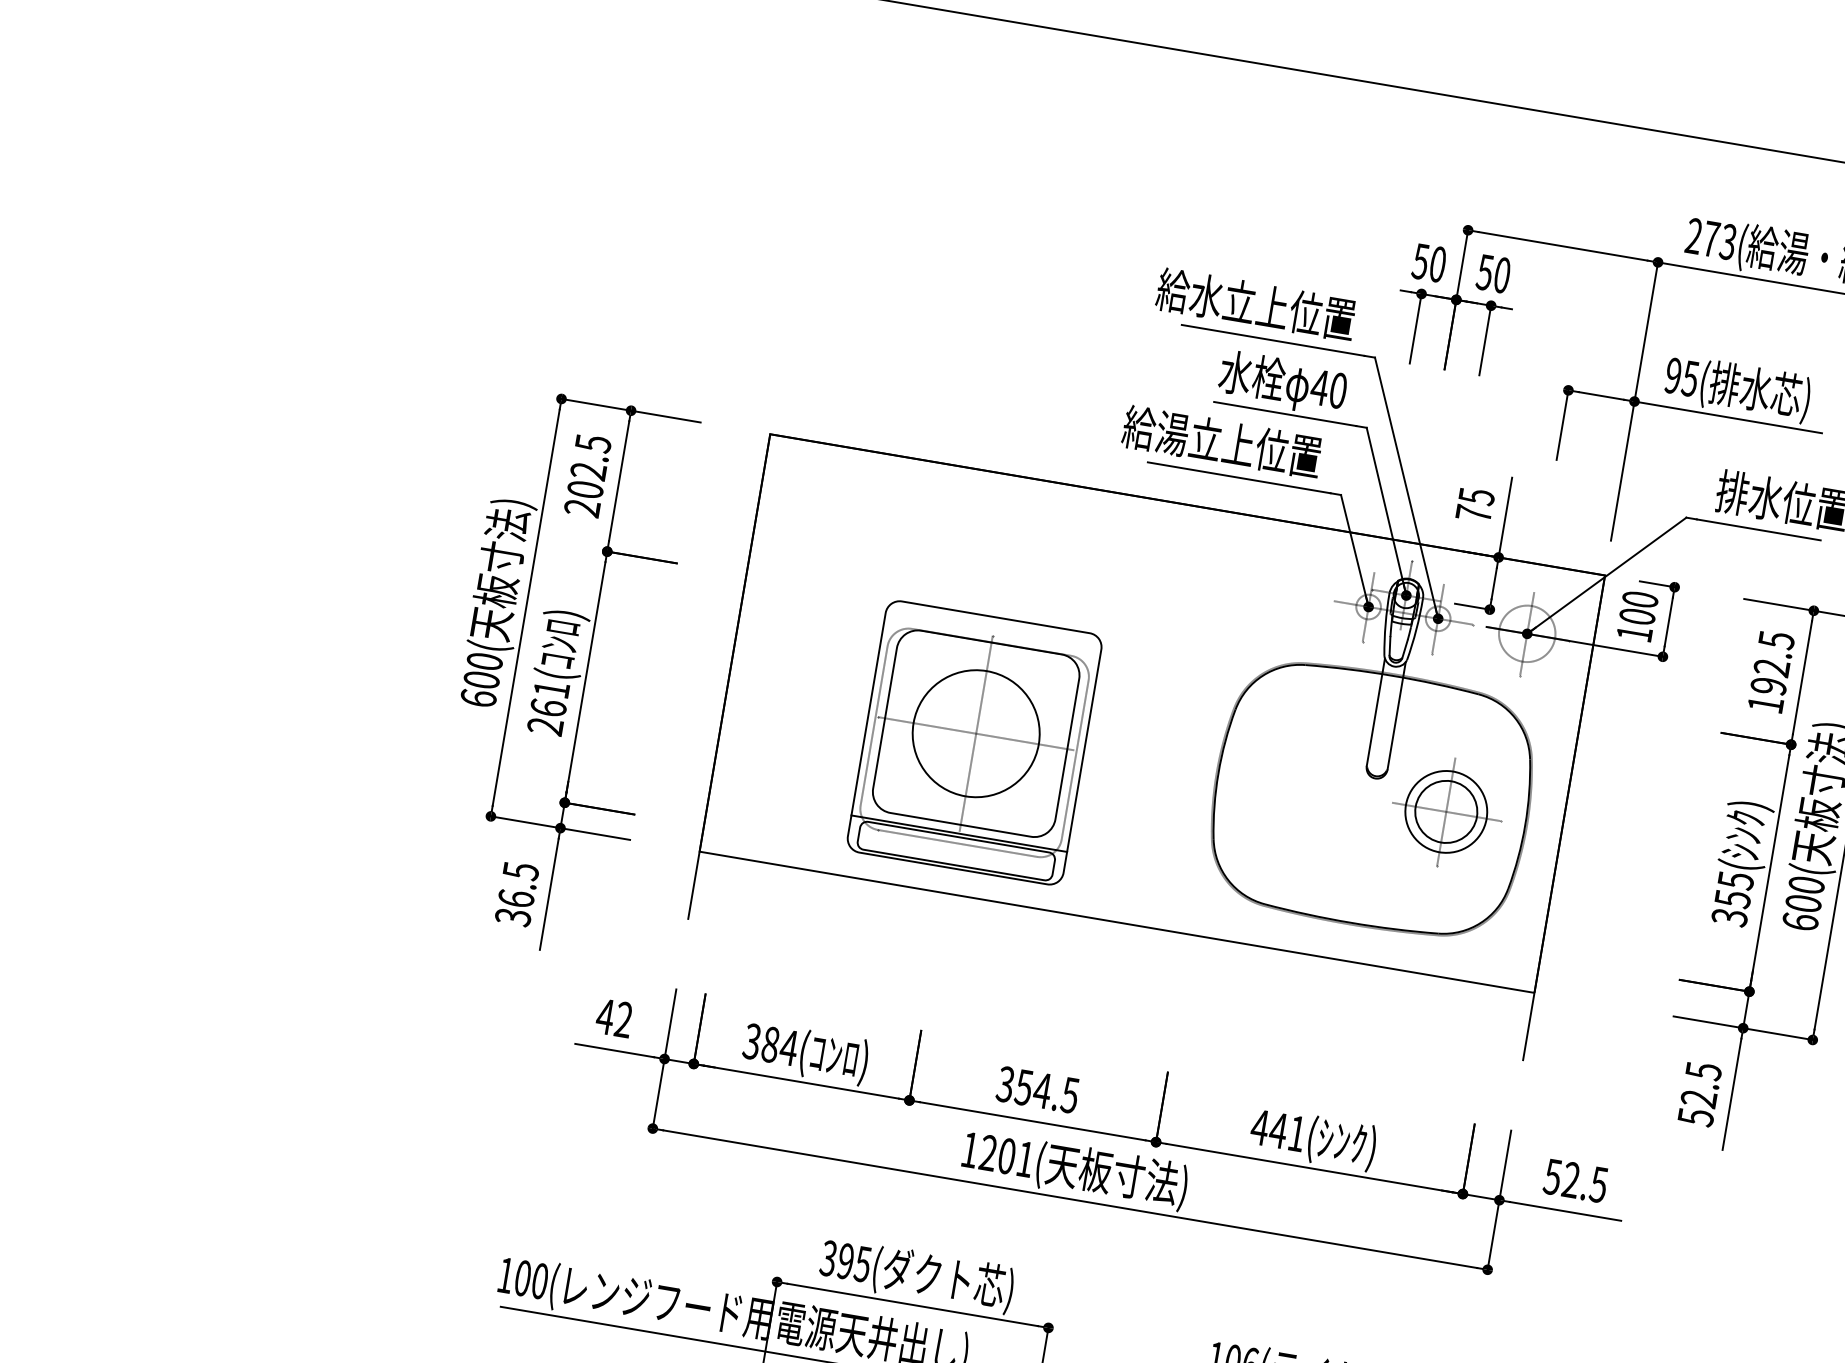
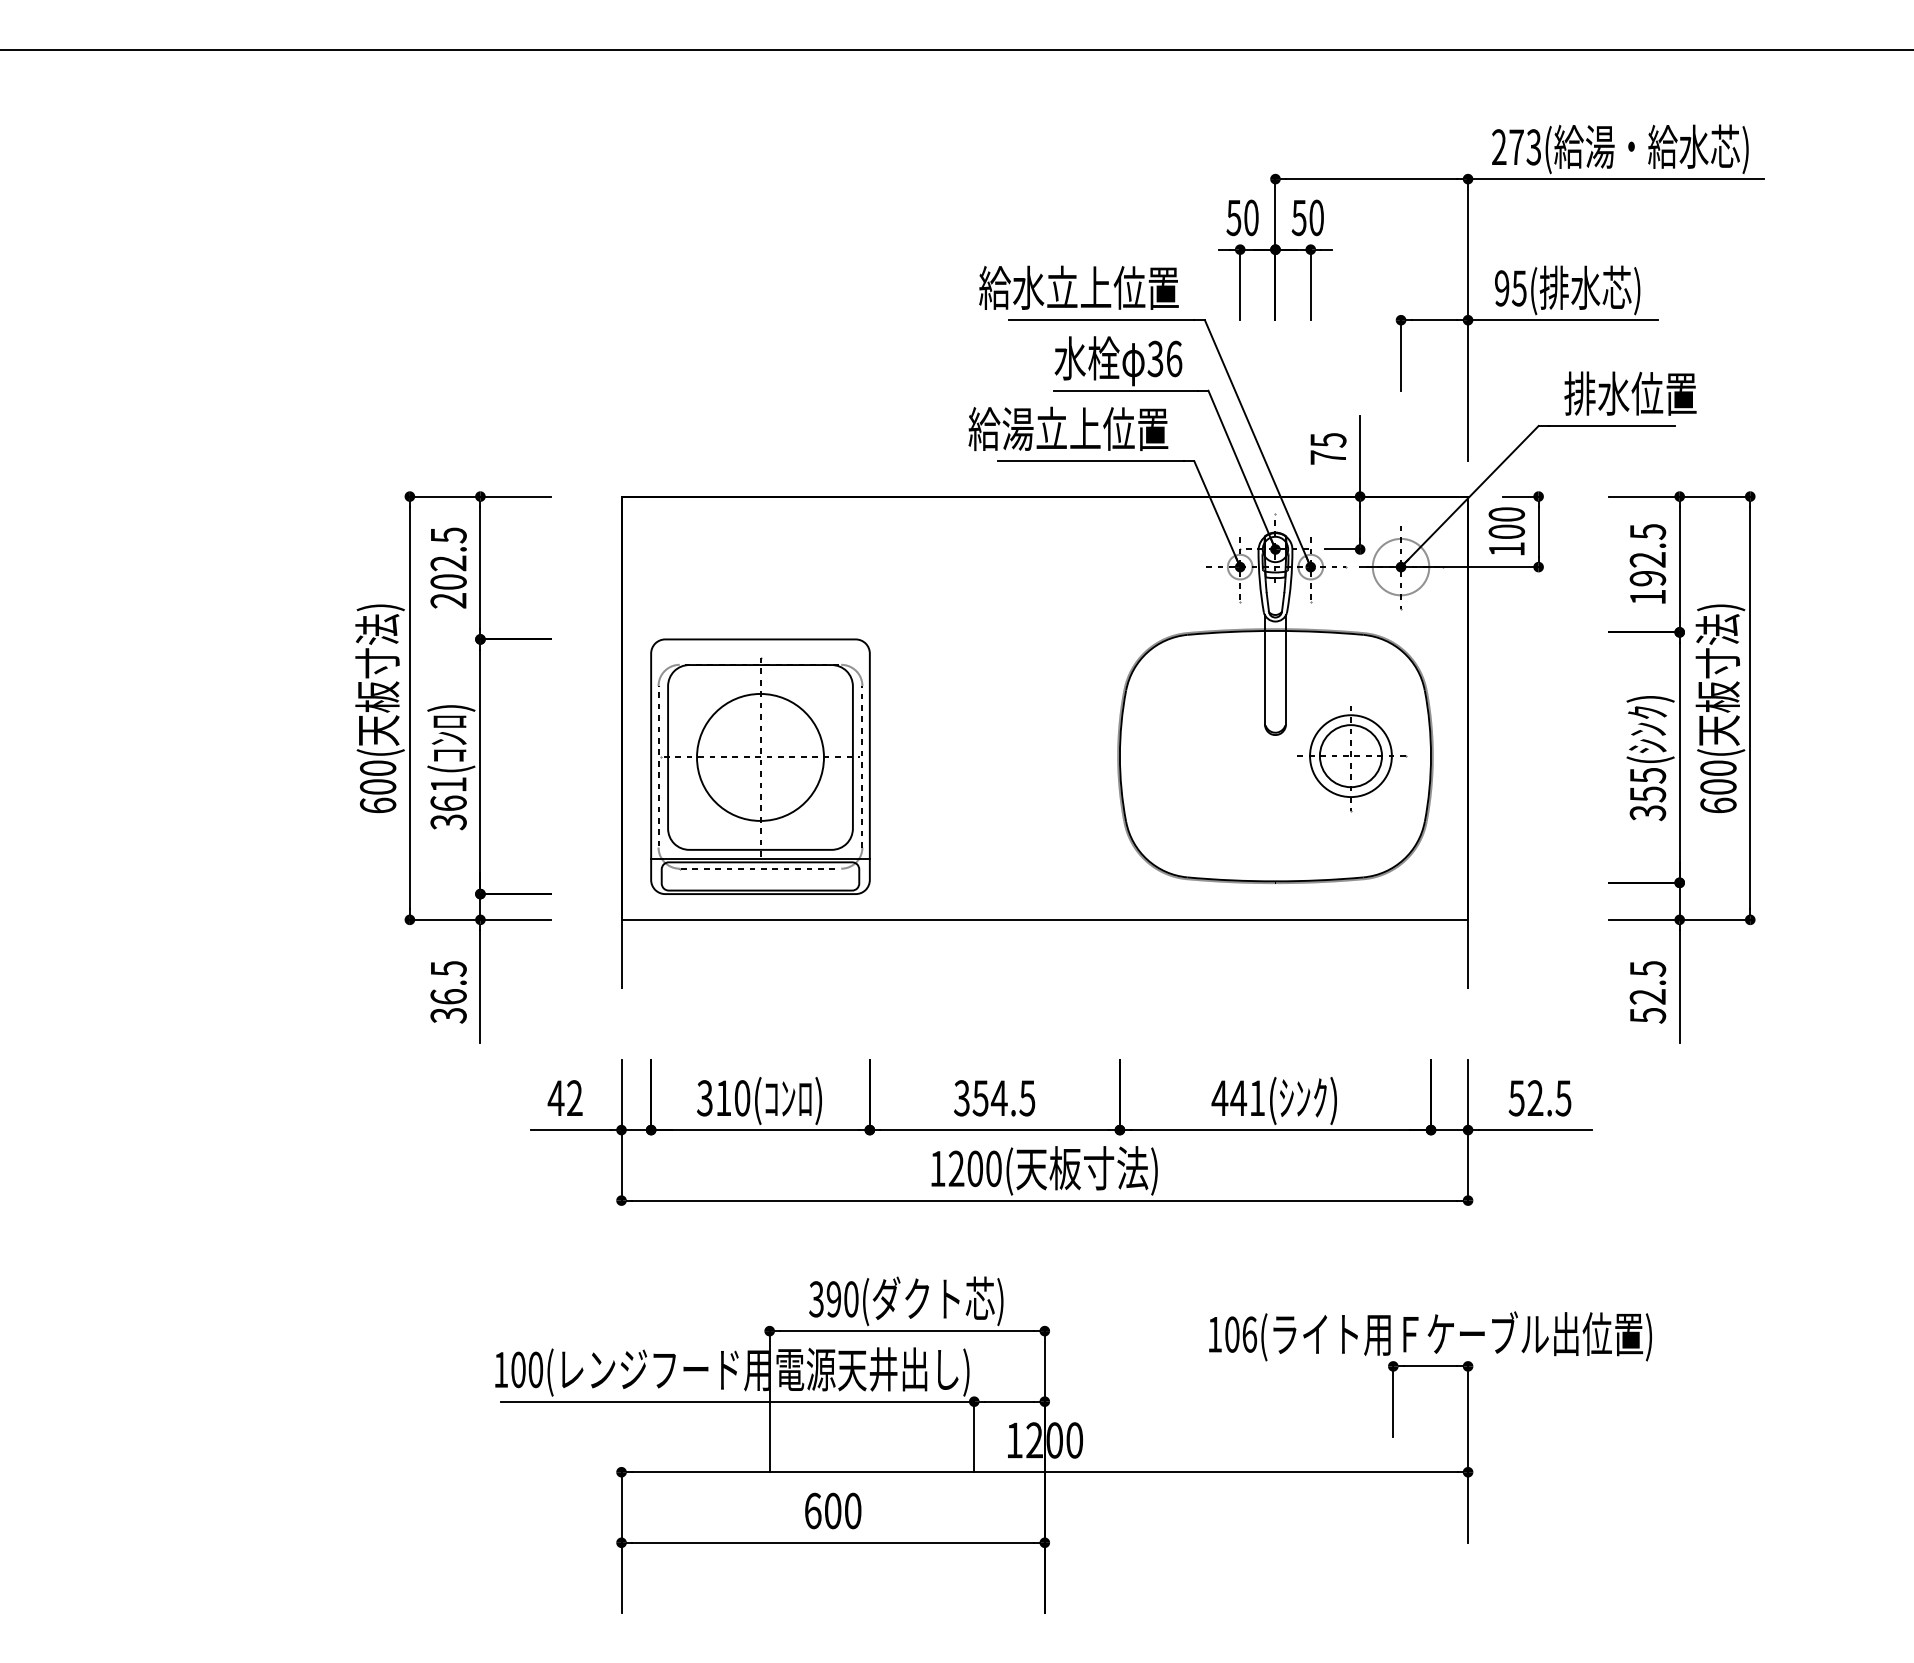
text: (1328, 388) -> (1164, 358), 40 -> 36
text: (545, 726) -> (448, 822), 261( -> 361(
part: (974, 742) -> (760, 766), moved
text: (780, 1046) -> (733, 1098), 384( -> 310(
text: (1024, 1158) -> (993, 1168), 1201( -> 1200(
text: (862, 1264) -> (850, 1299), 395( -> 390(

